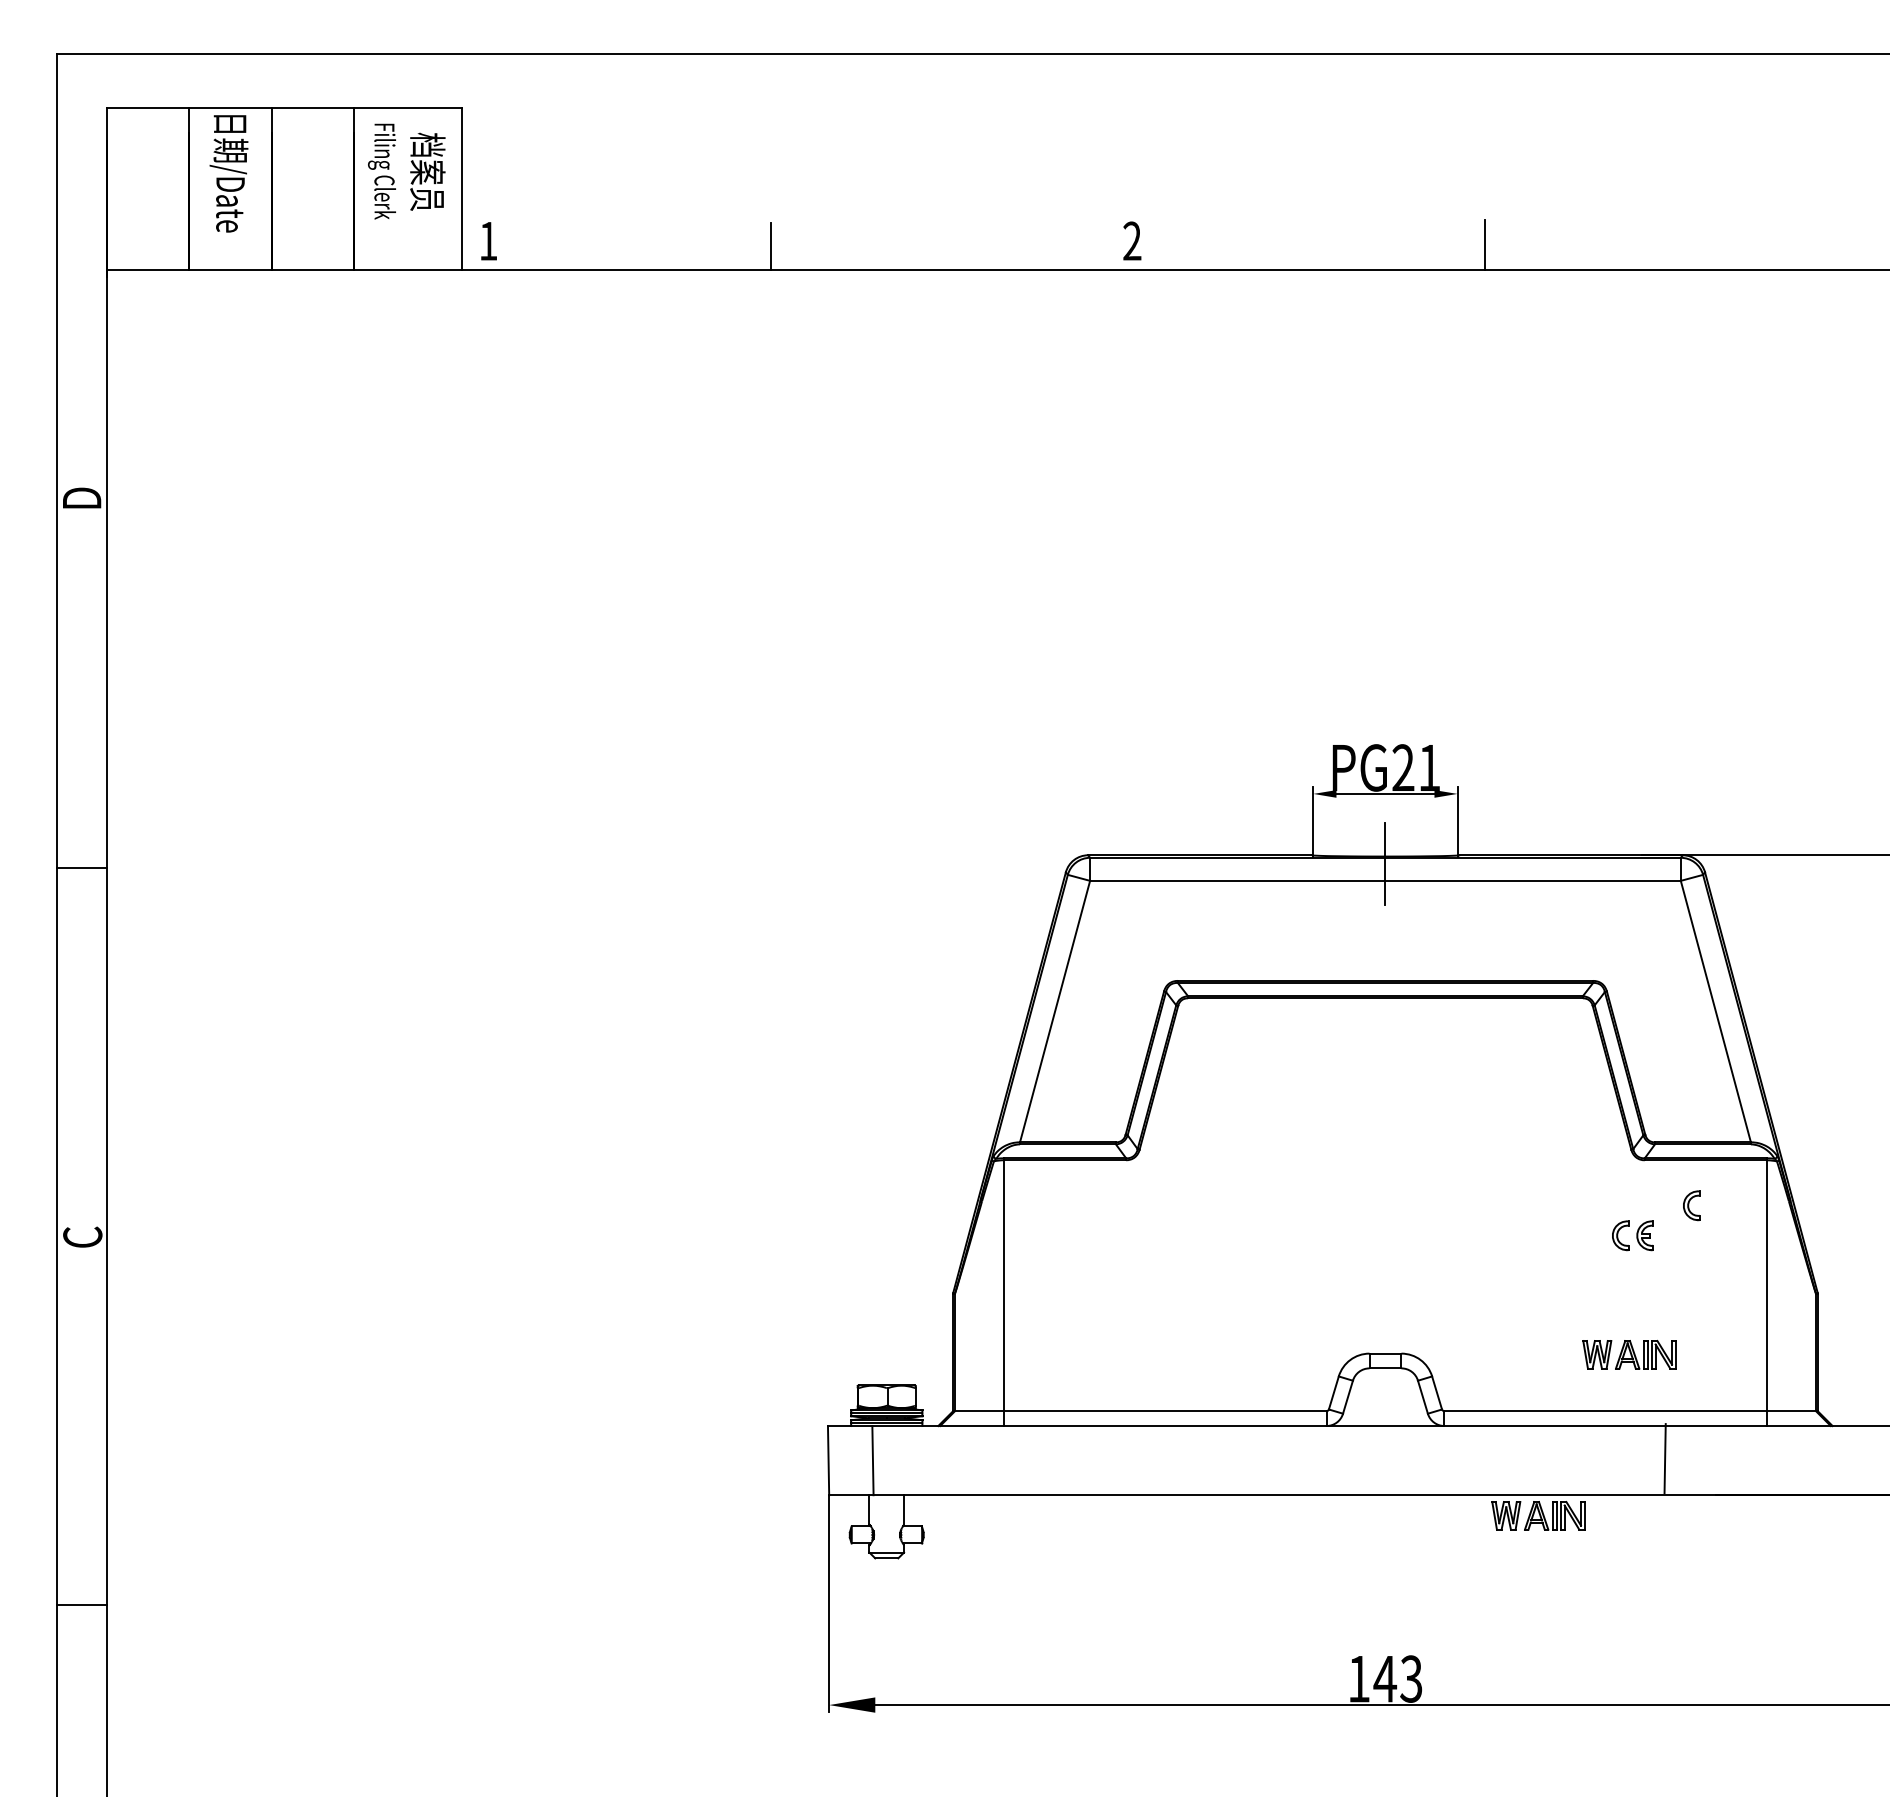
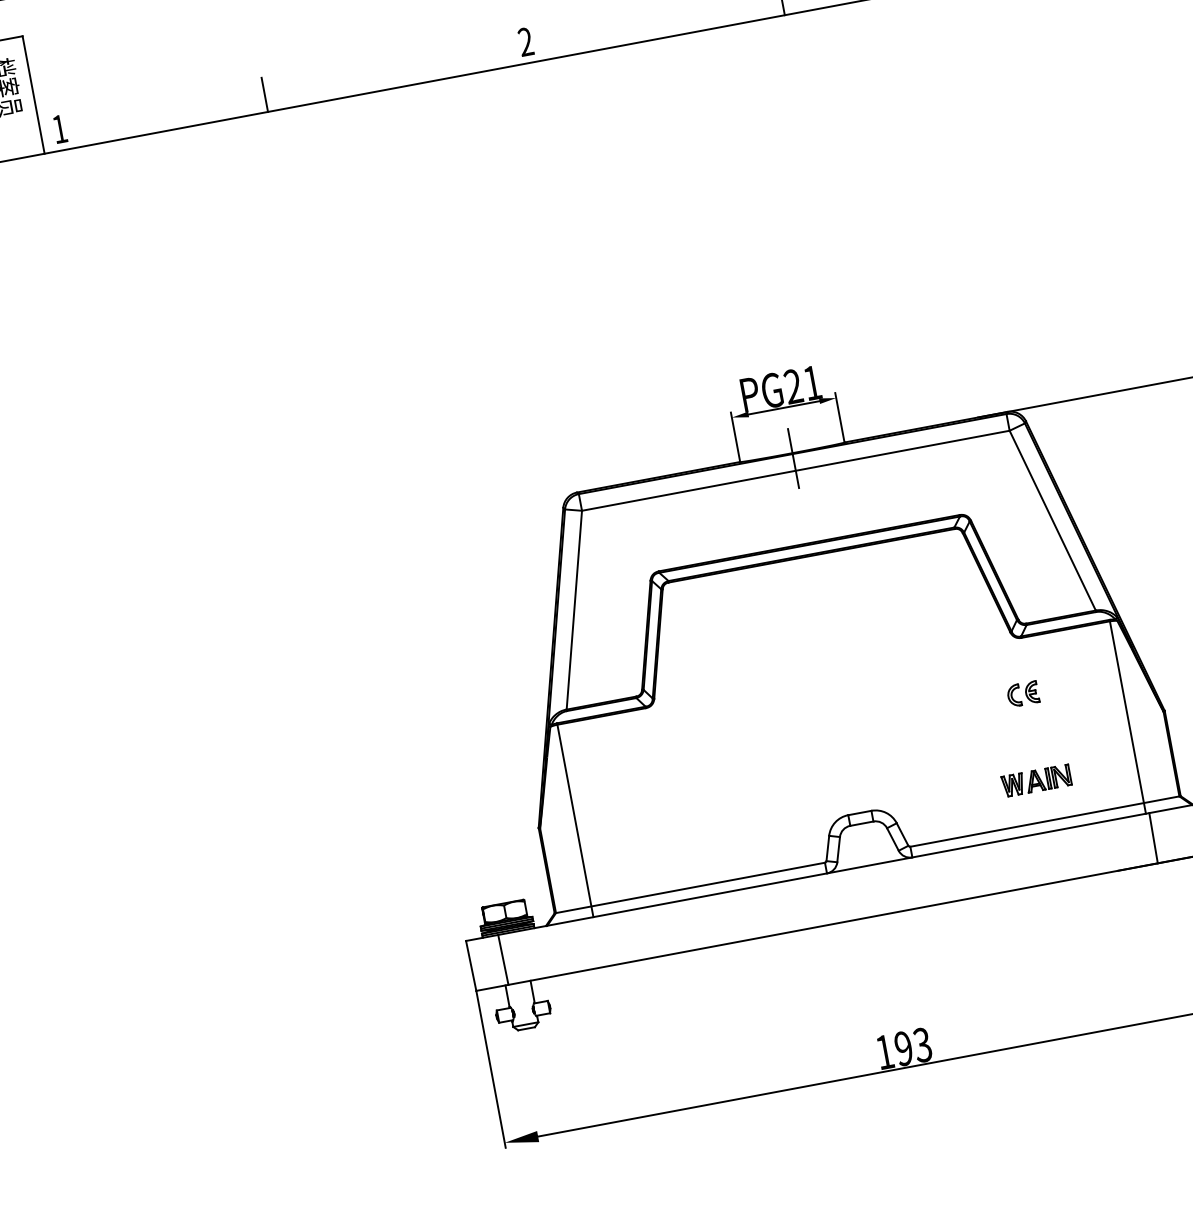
part: (1691, 1205) -> (1061, 664), removed
line: (1664, 1458) -> (1153, 838), moved
part: (1538, 1515) -> (992, 909), removed
text: (1385, 1678) -> (903, 1048), 143 -> 193

